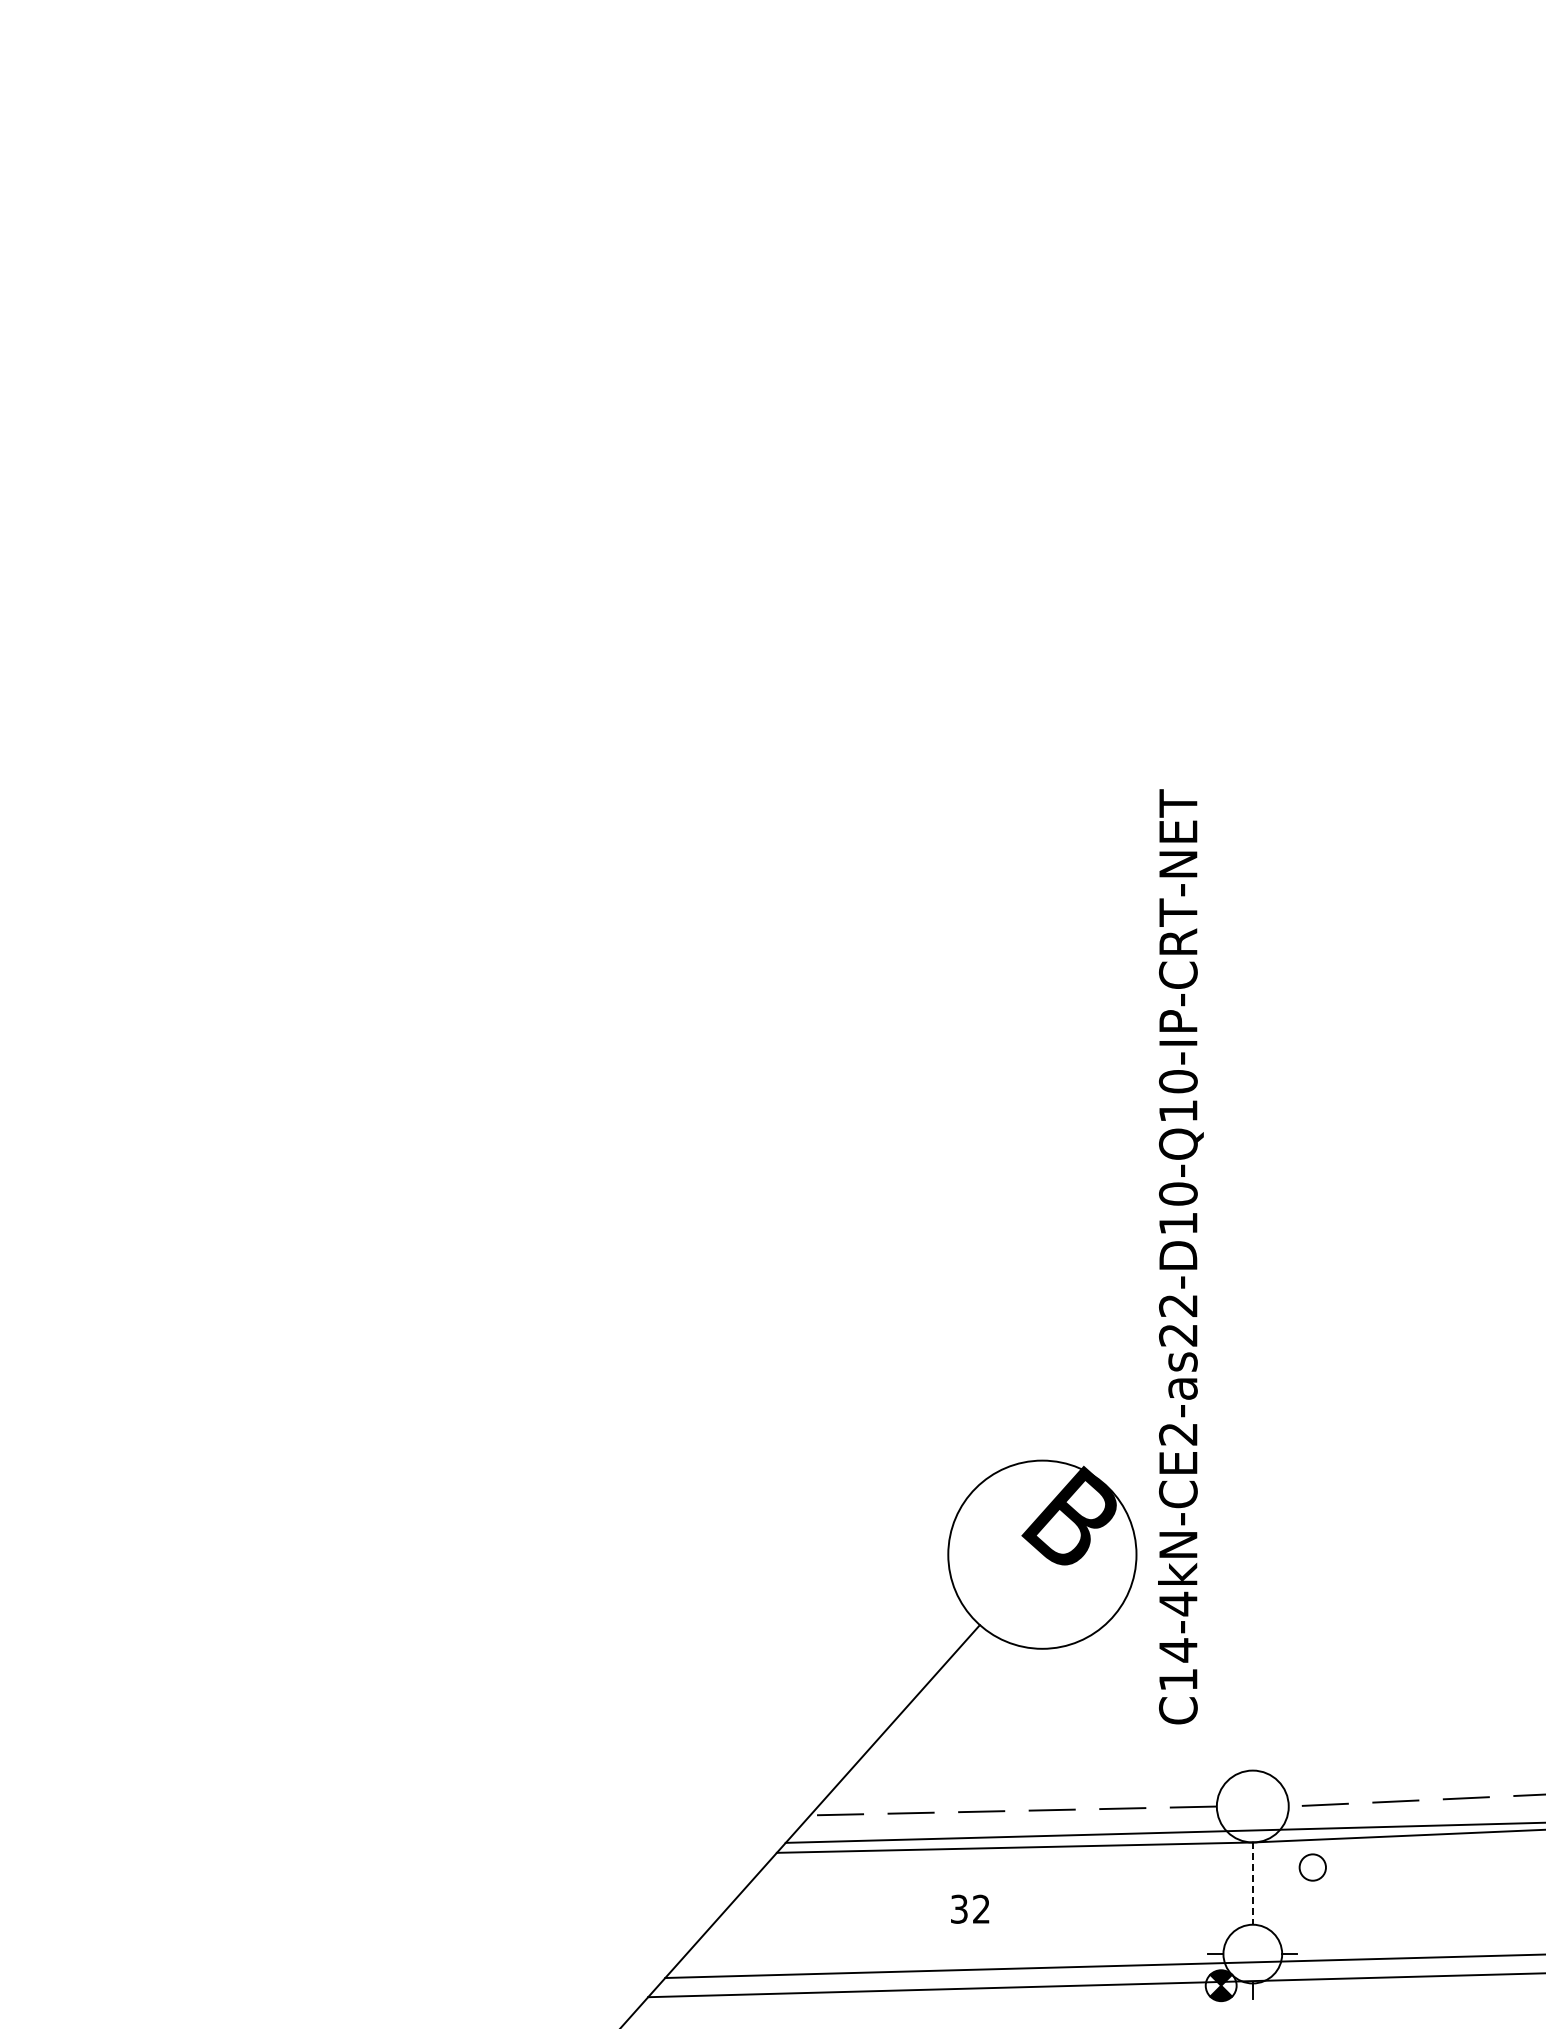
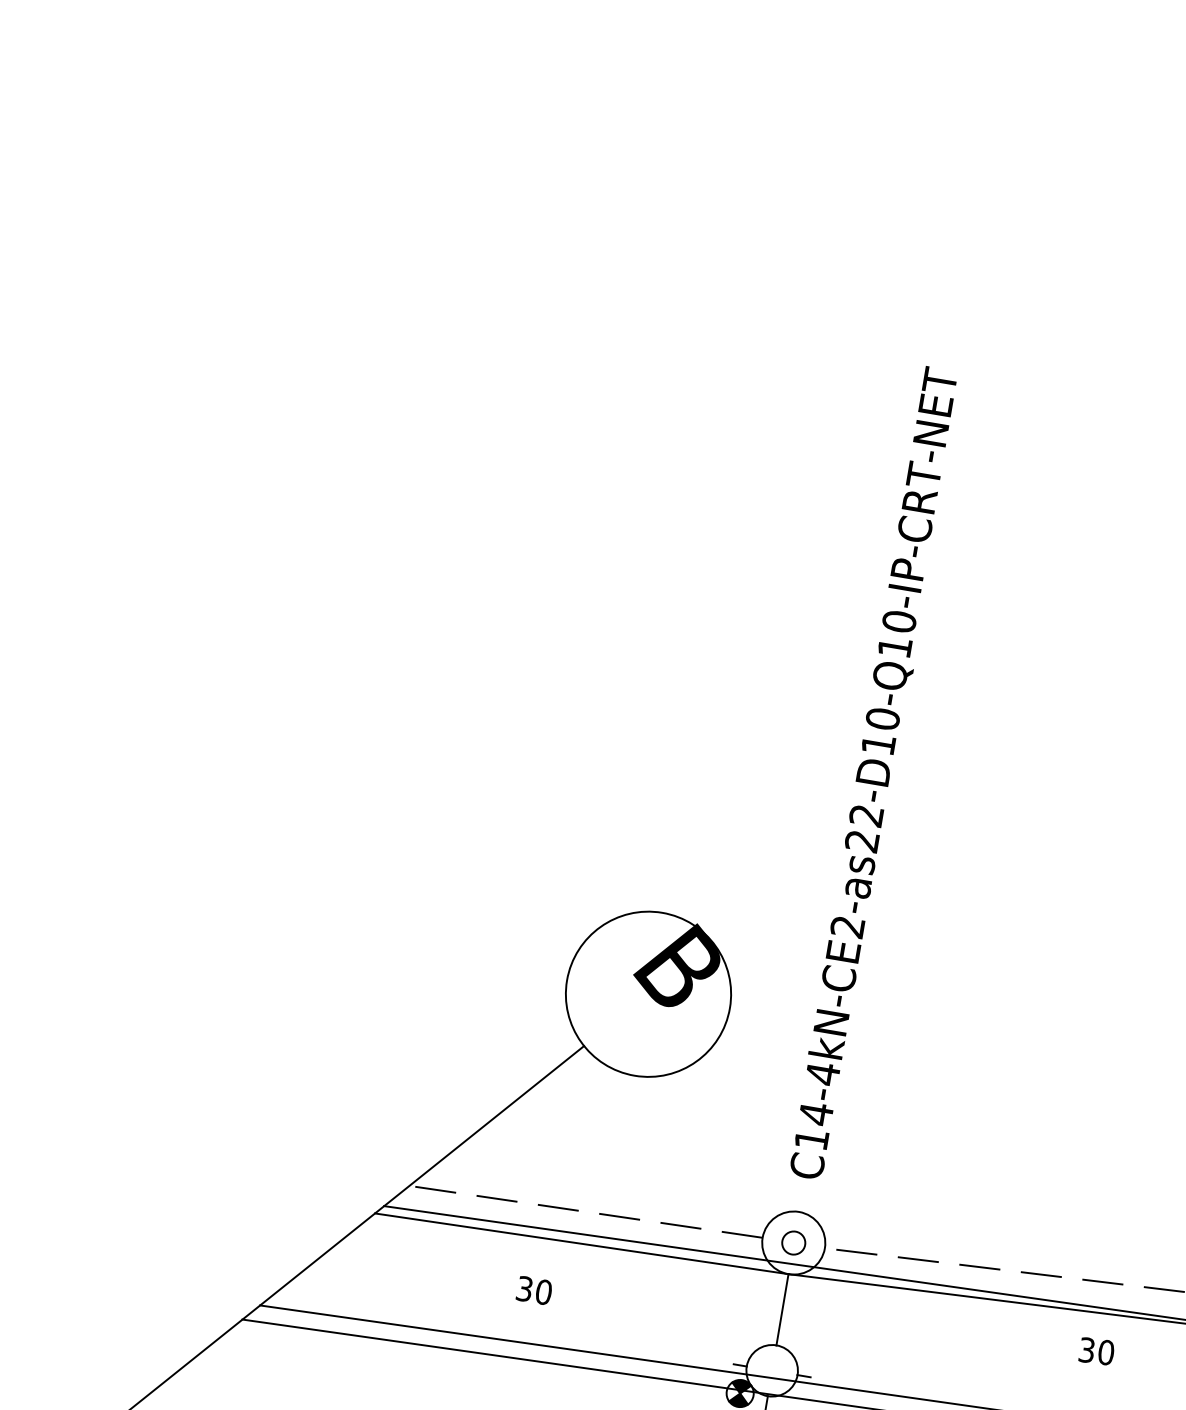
text: (1180, 1256) -> (875, 773), moved
circle: (1312, 1867) -> (793, 1242), moved
line: (1252, 1884) -> (782, 1310), dashed -> solid
text: (981, 1908) -> (544, 1291), 32 -> 30

